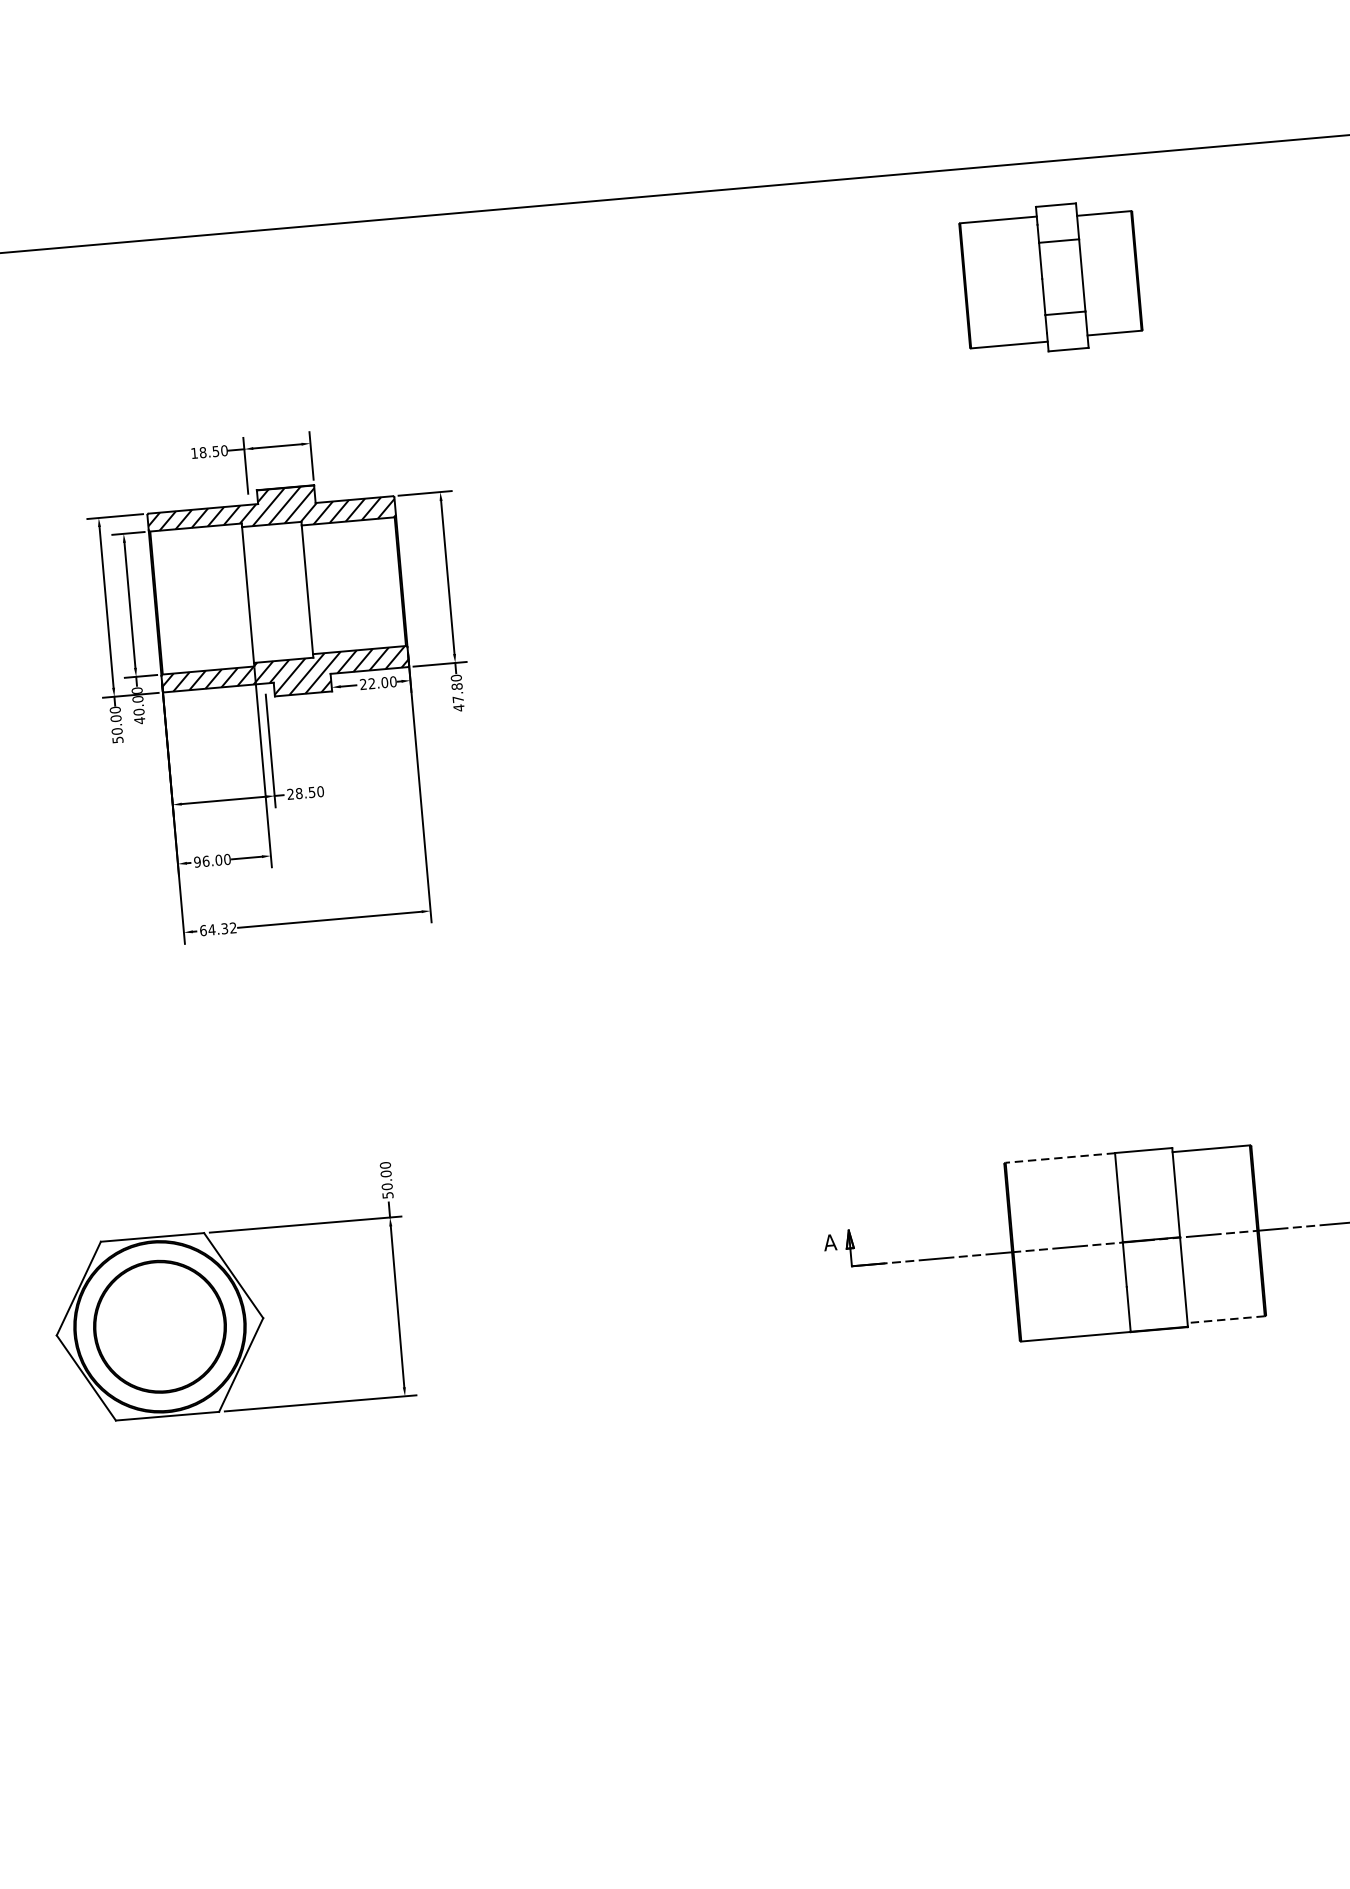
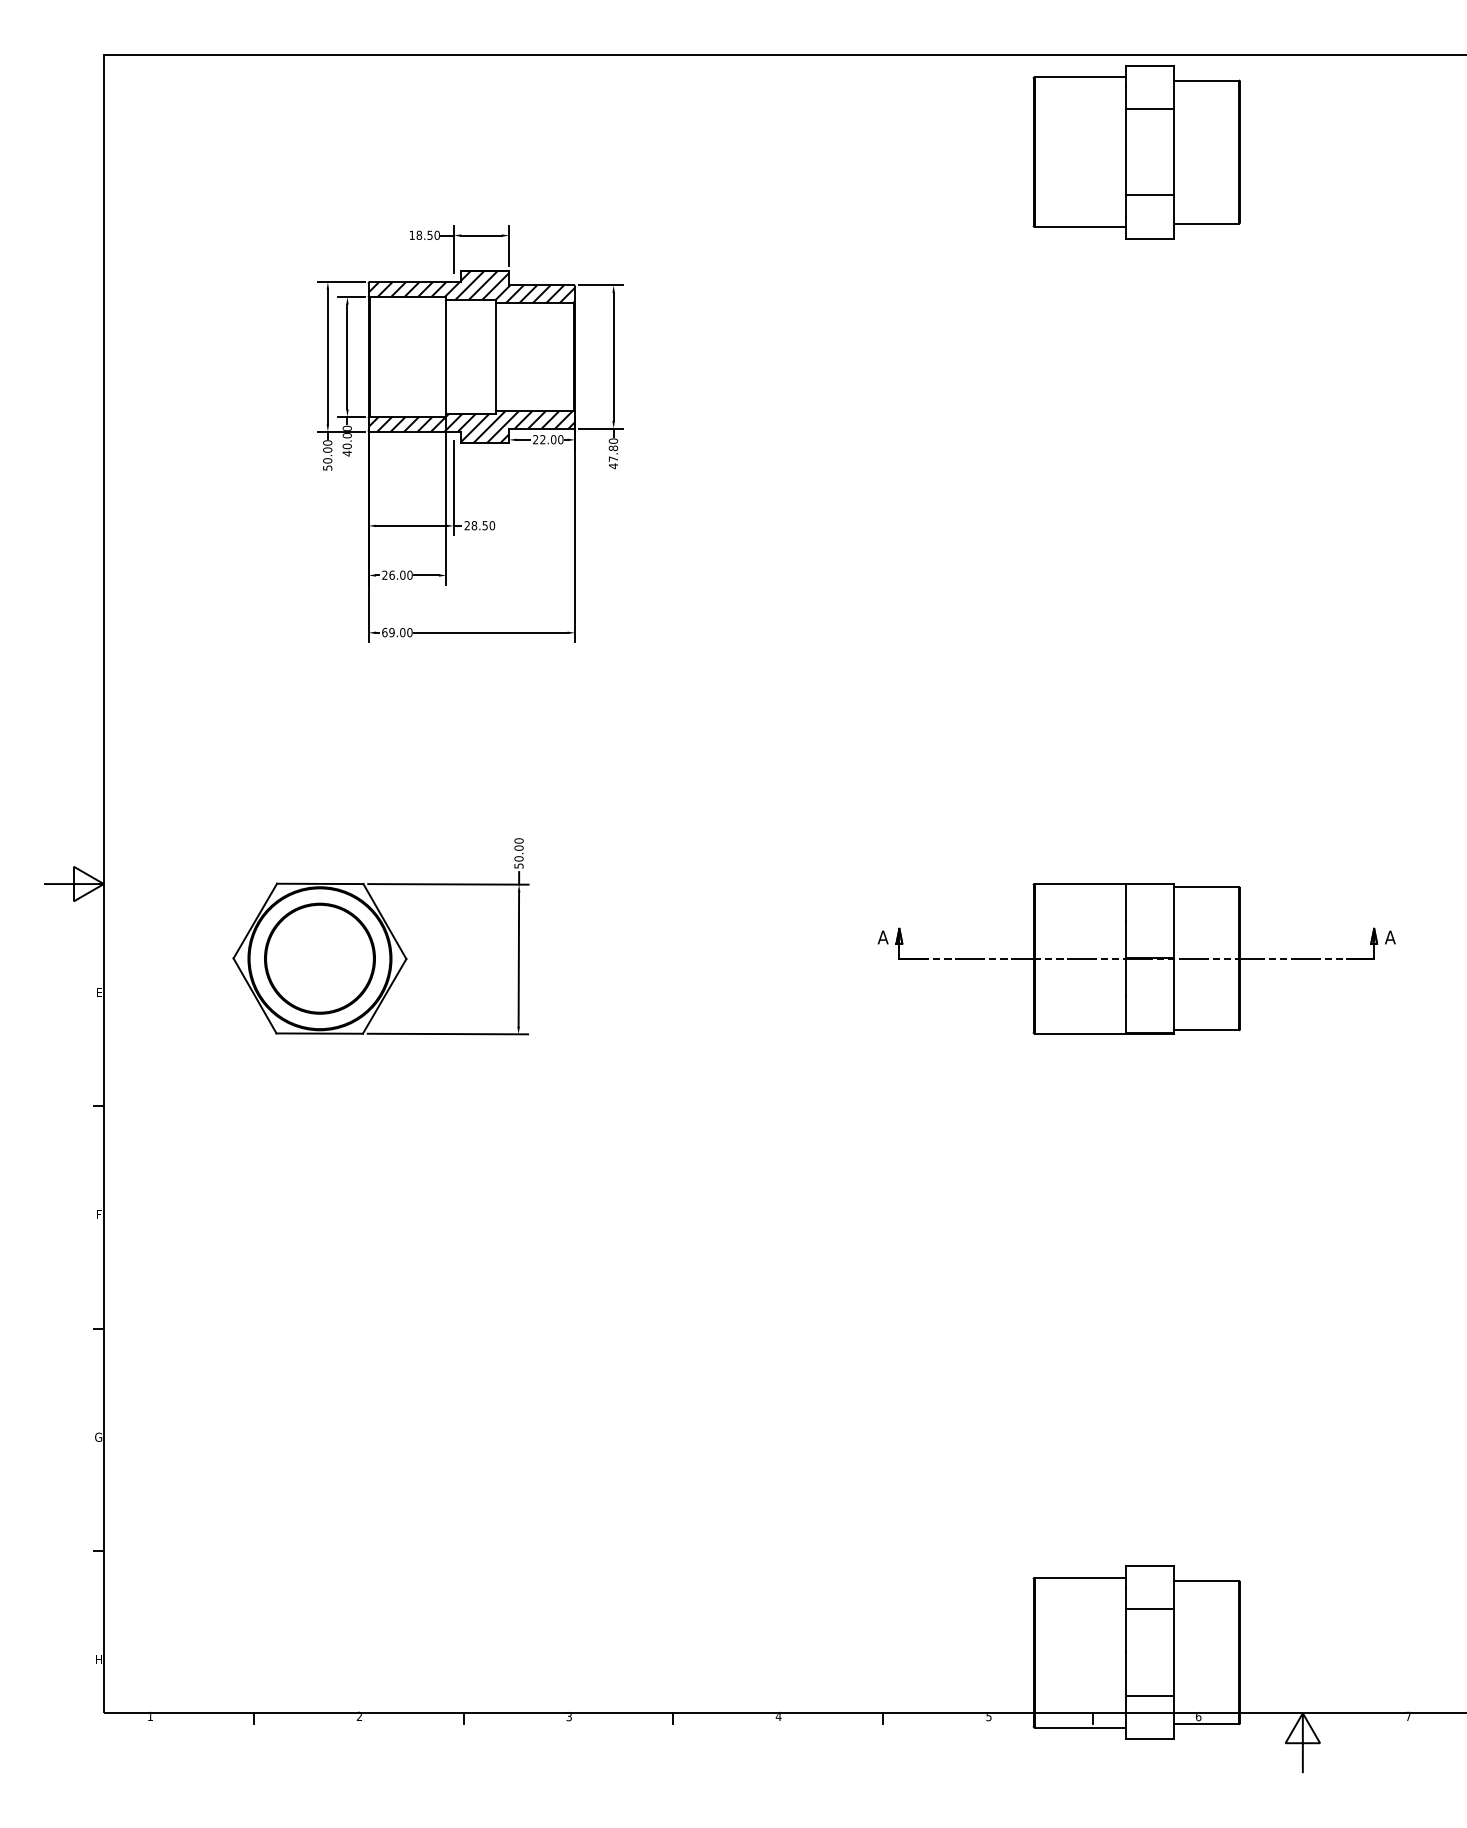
part: (1050, 278) -> (1136, 152), size x1.43
text: (196, 861) -> (384, 574), 96.00 -> 26.00
text: (222, 928) -> (400, 632), 64.32 -> 69.00
line: (1060, 1157) -> (1080, 883), dashed -> solid
line: (1226, 1319) -> (1206, 1030), dashed -> solid

